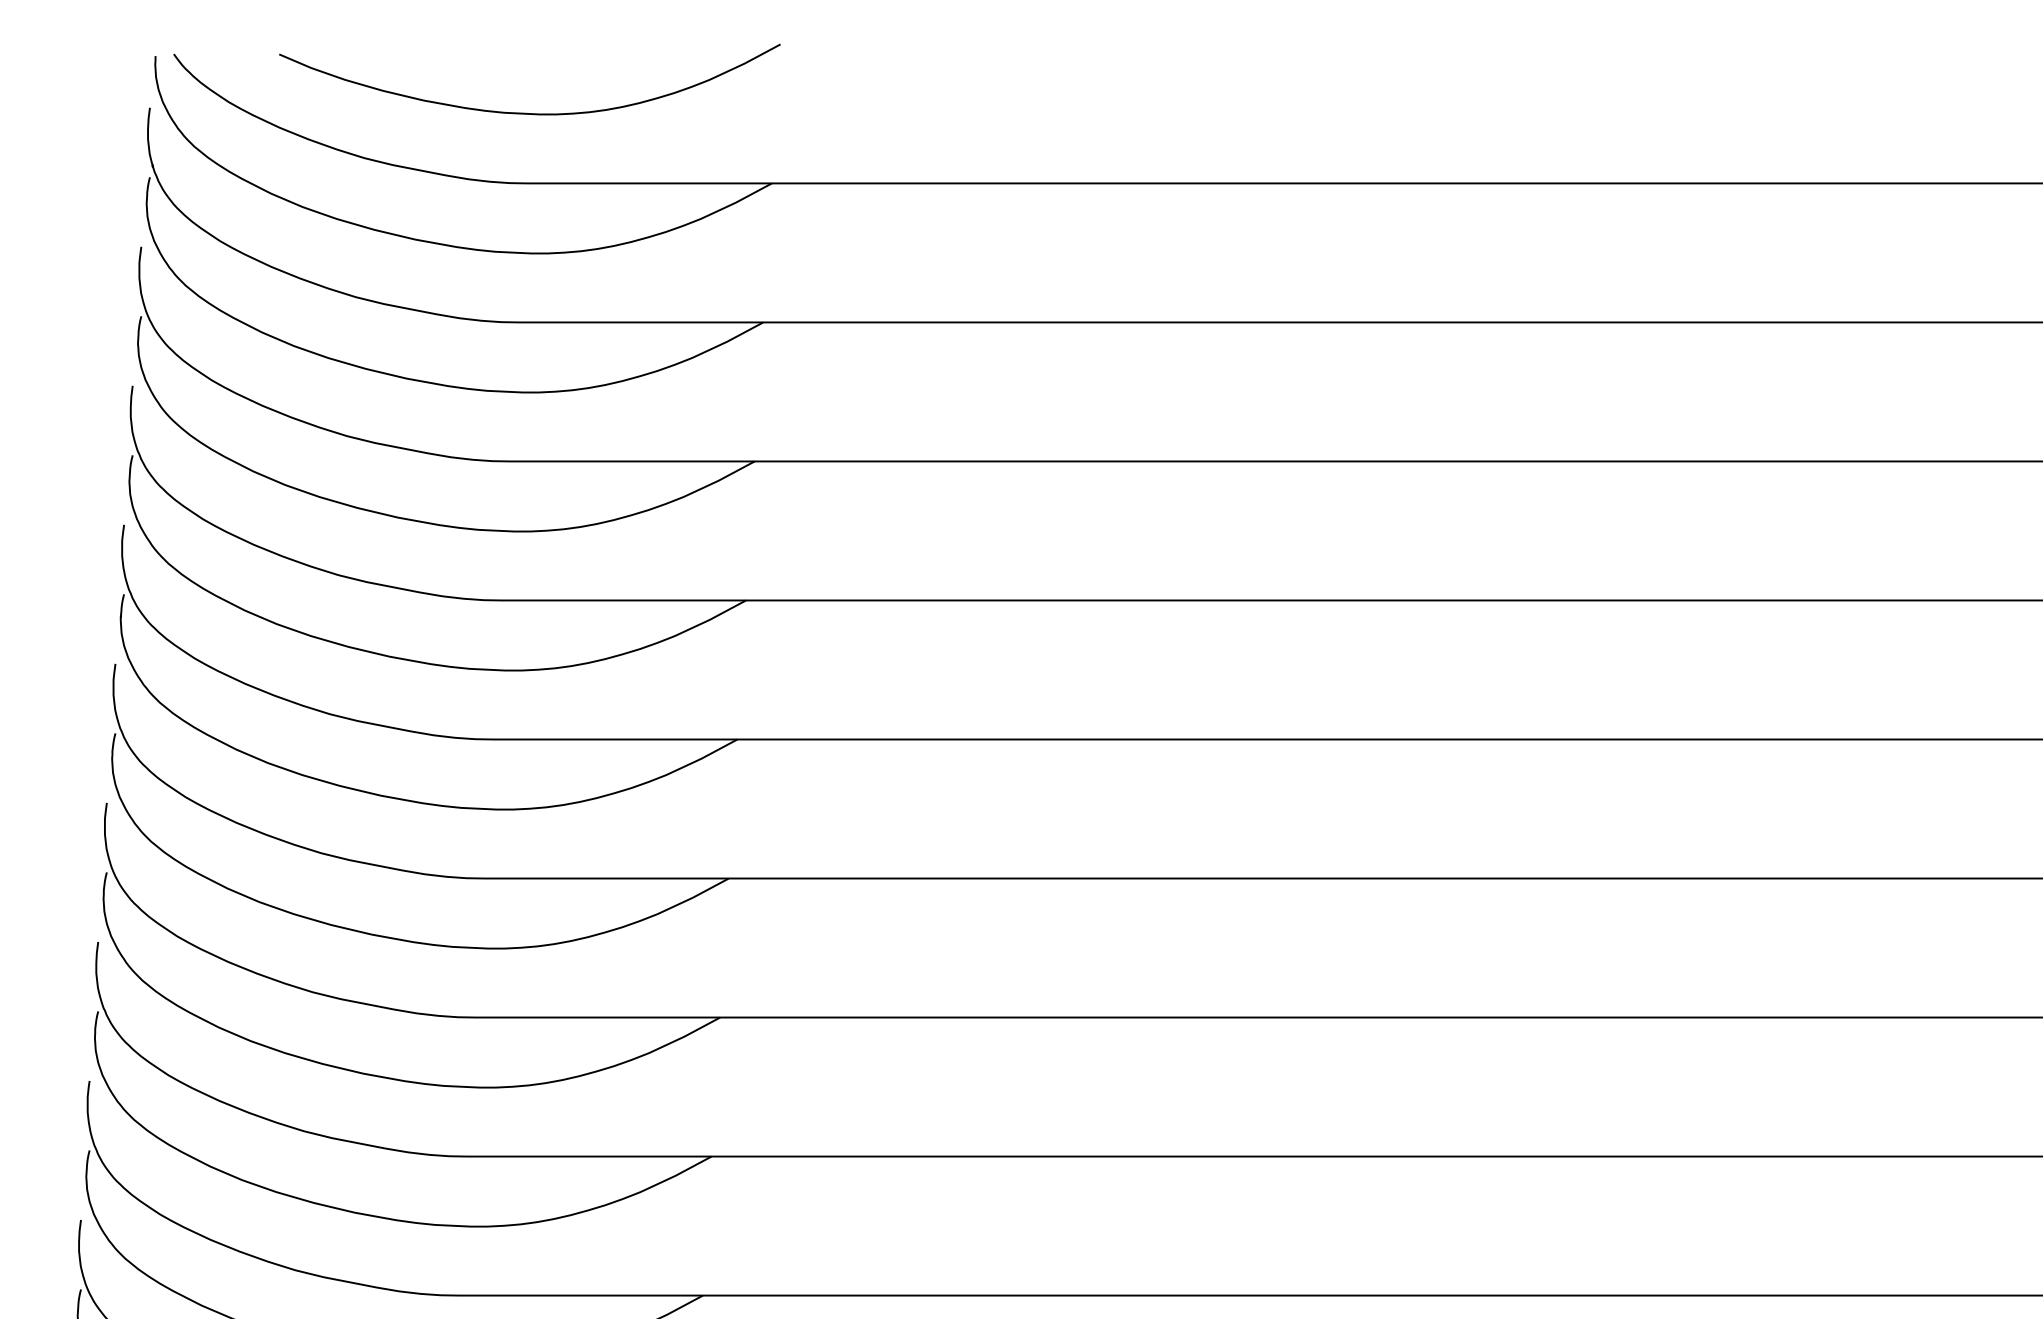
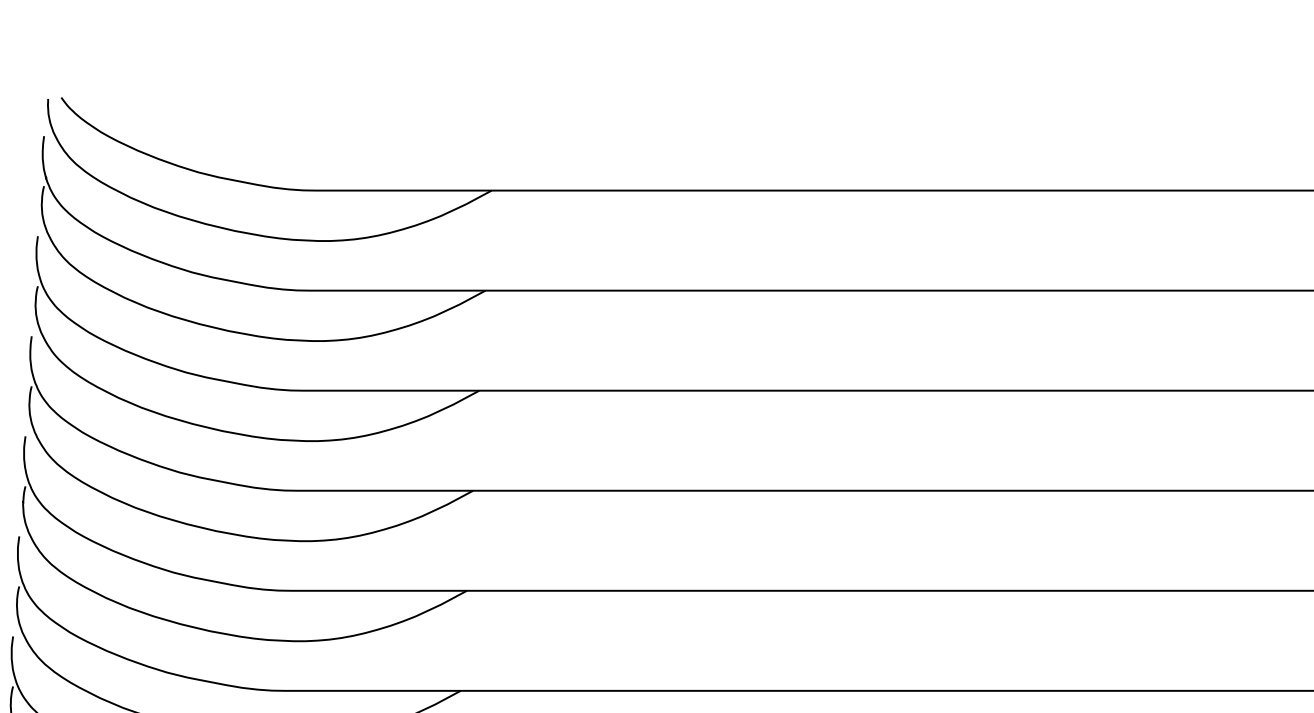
curve: (526, 112) -> (315, 139), removed

